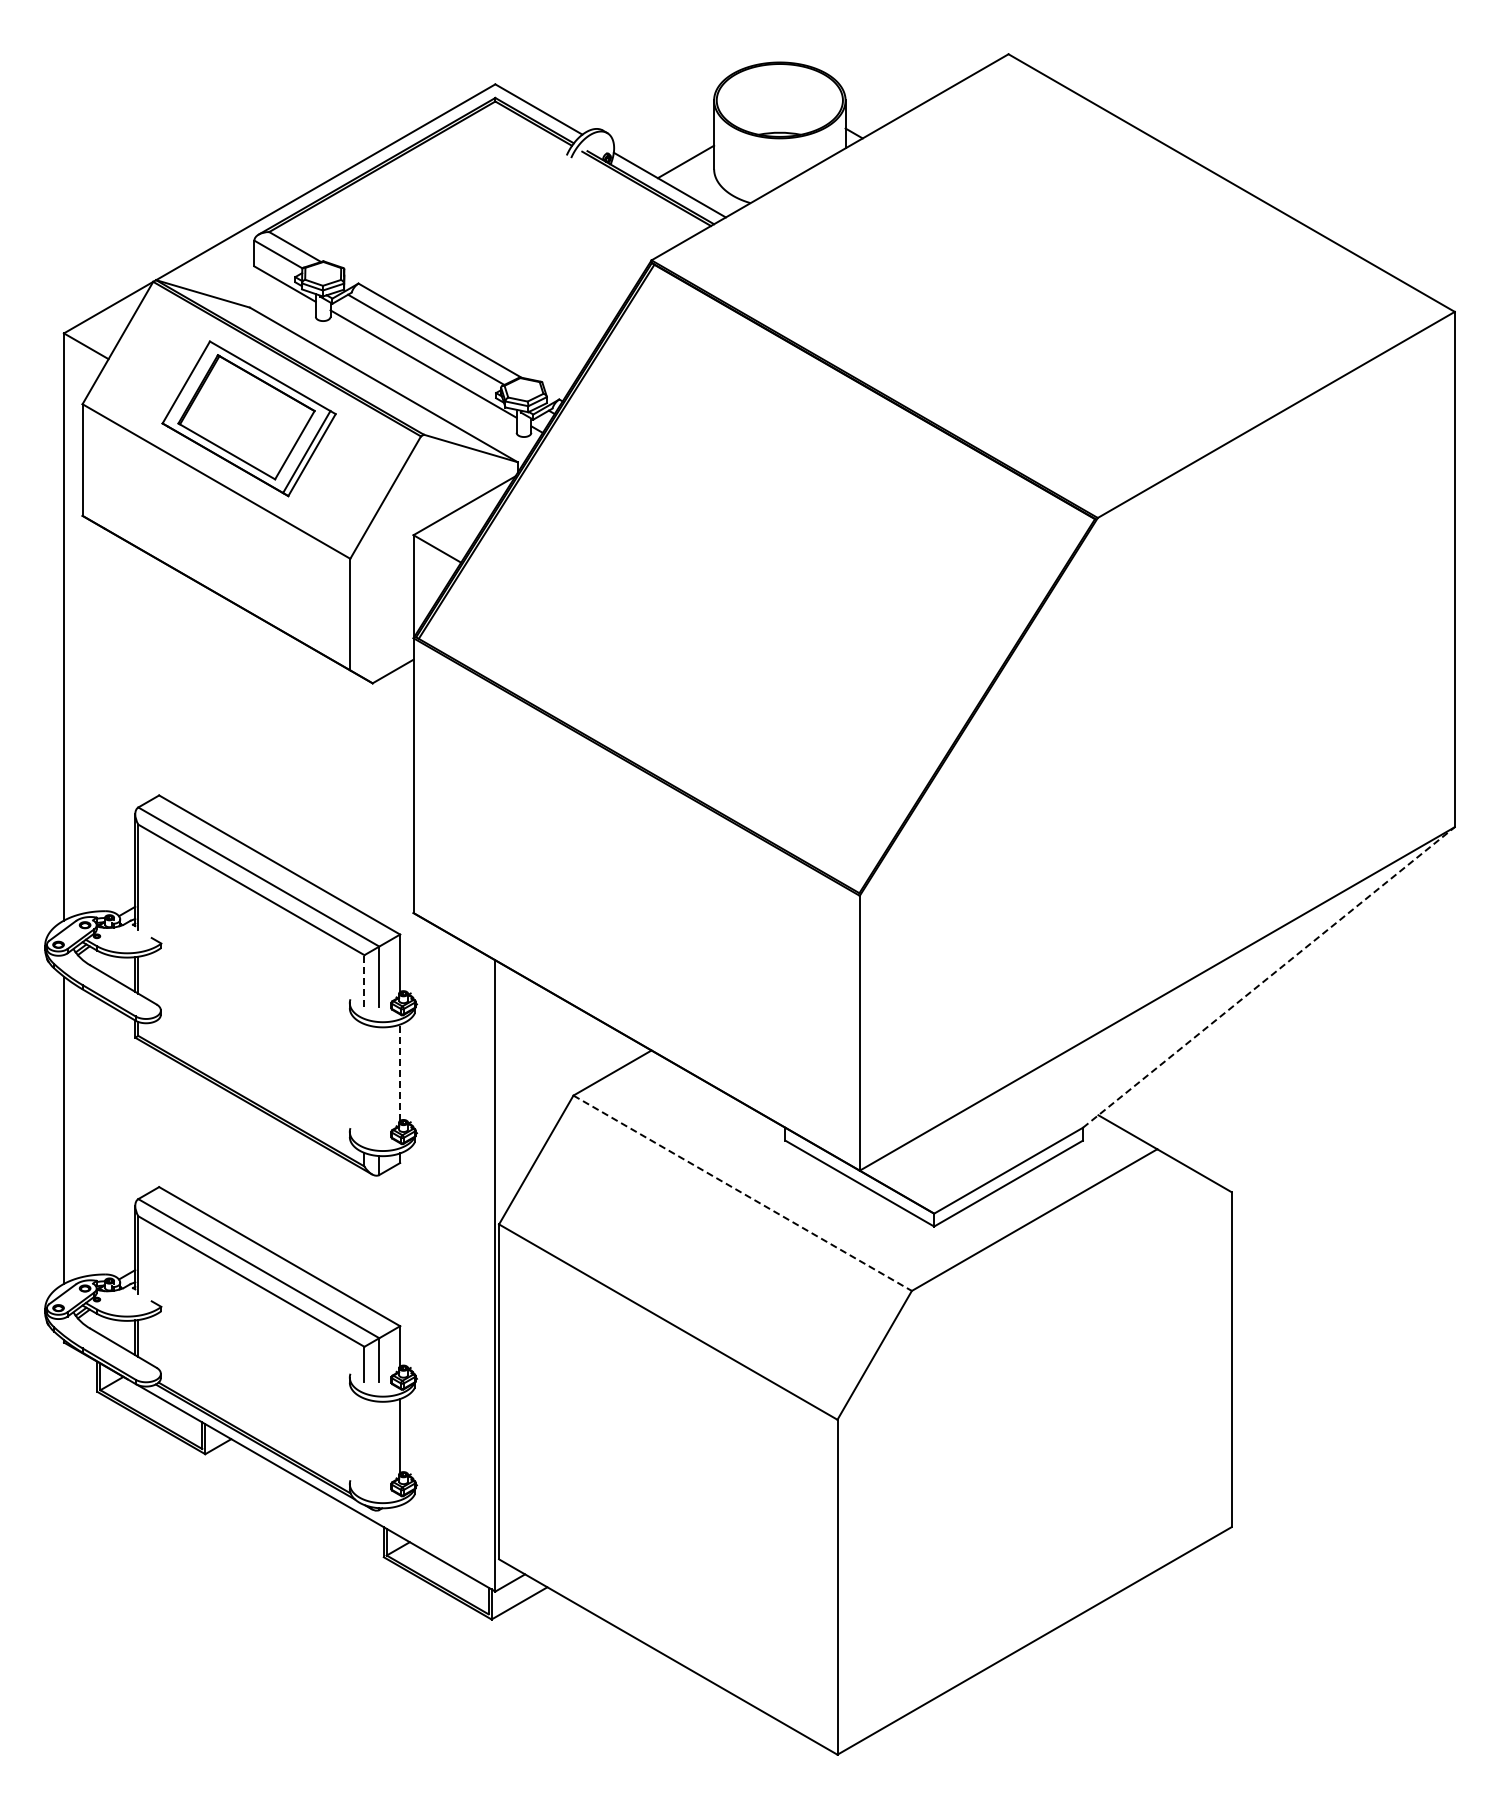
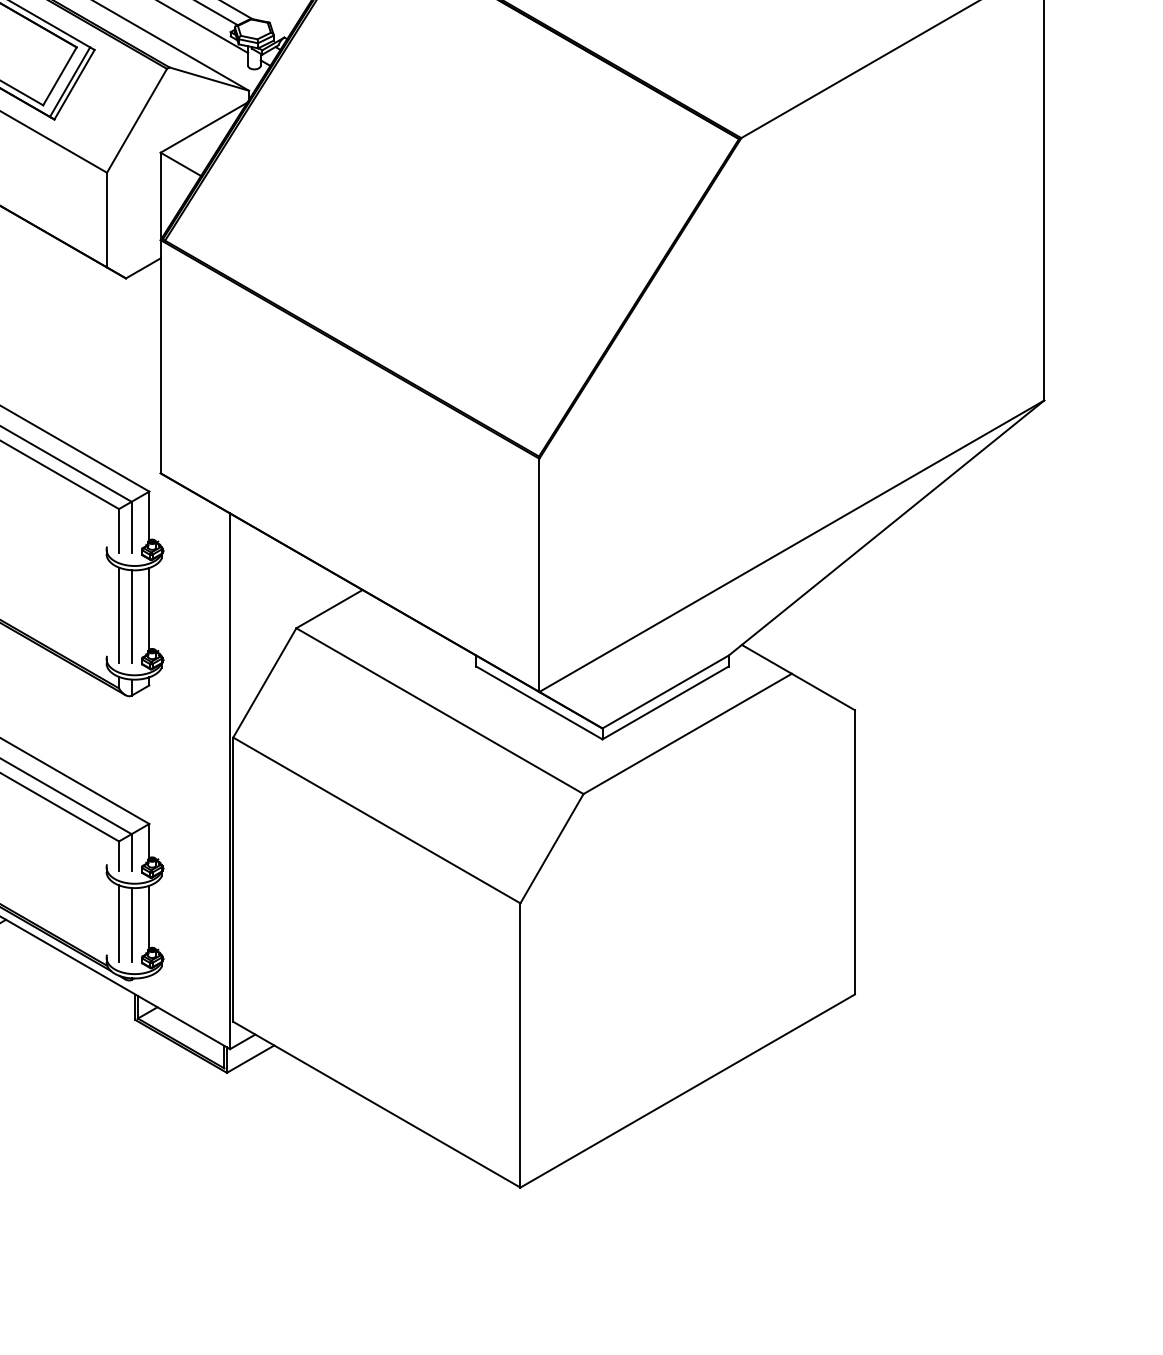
line: (1269, 977) -> (887, 528), dashed -> solid
line: (364, 980) -> (119, 530), dashed -> solid
line: (400, 1072) -> (149, 608), dashed -> solid
line: (364, 1080) -> (119, 615), added
line: (379, 1081) -> (131, 616), added
line: (743, 1193) -> (440, 711), dashed -> solid
line: (364, 1443) -> (119, 923), added
line: (379, 1444) -> (131, 924), added

